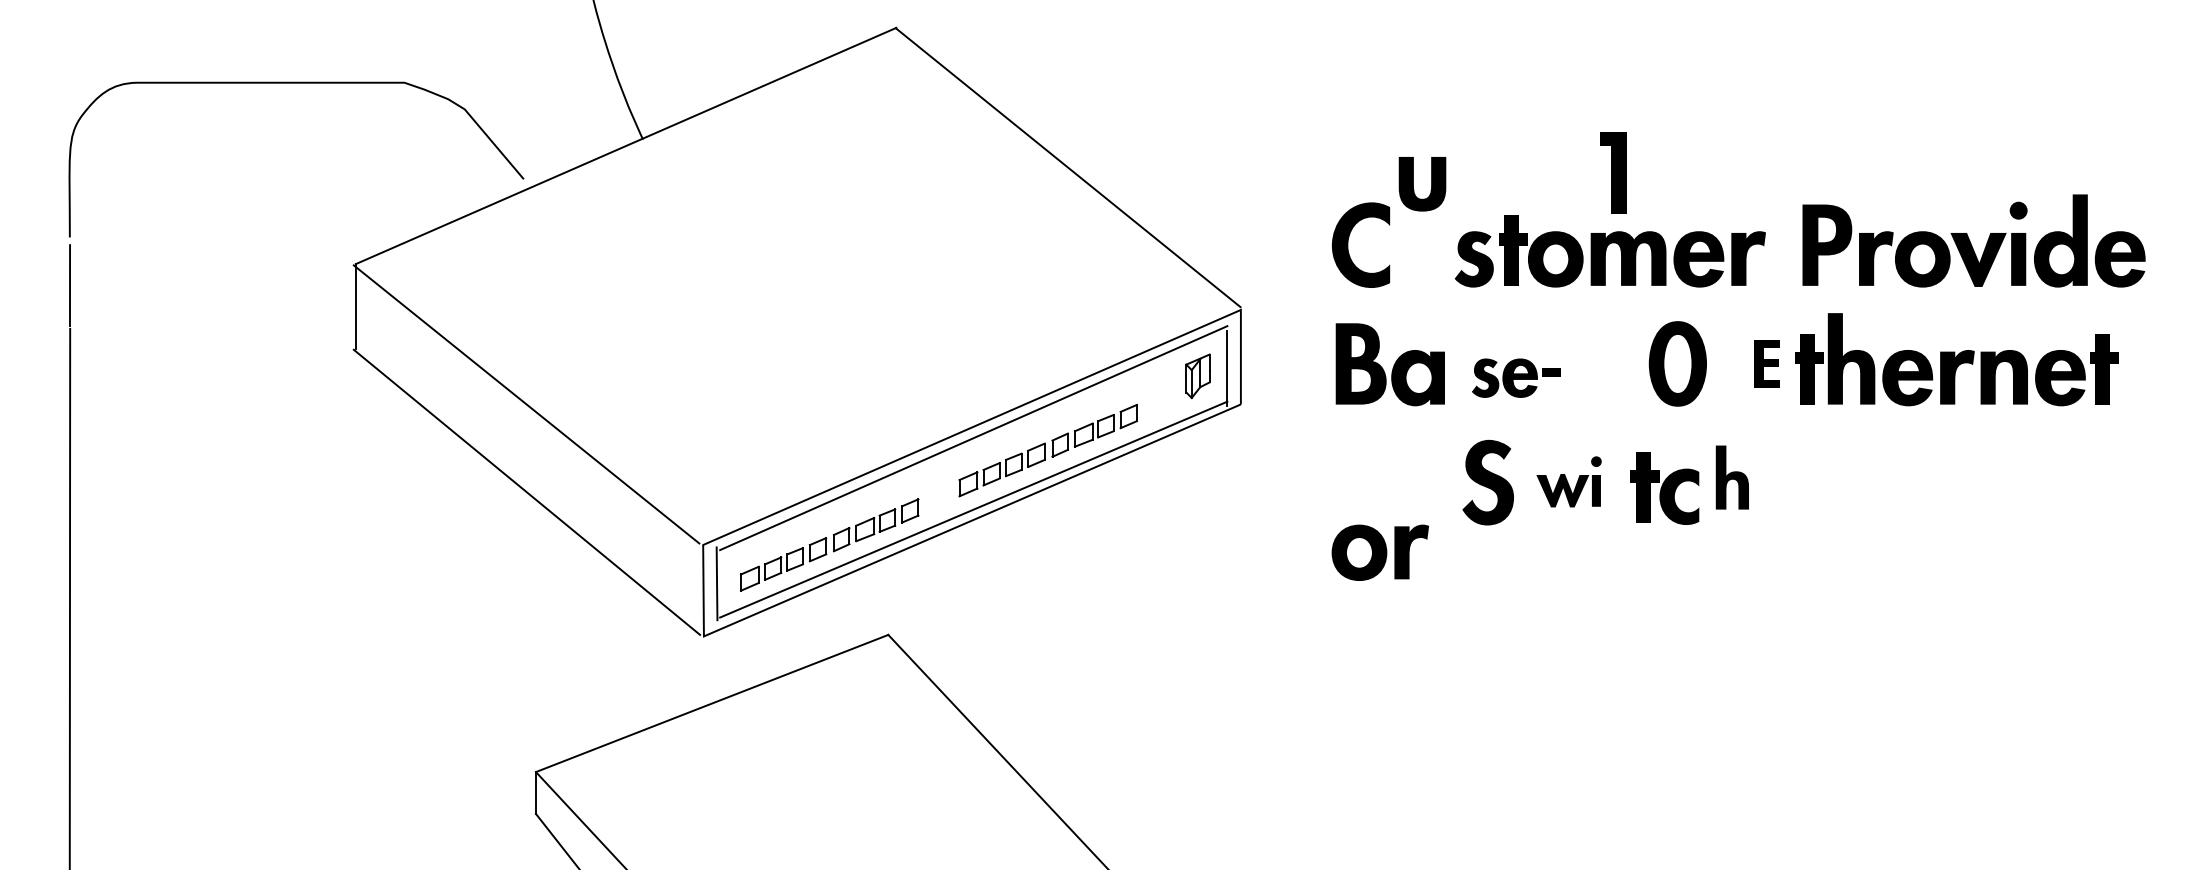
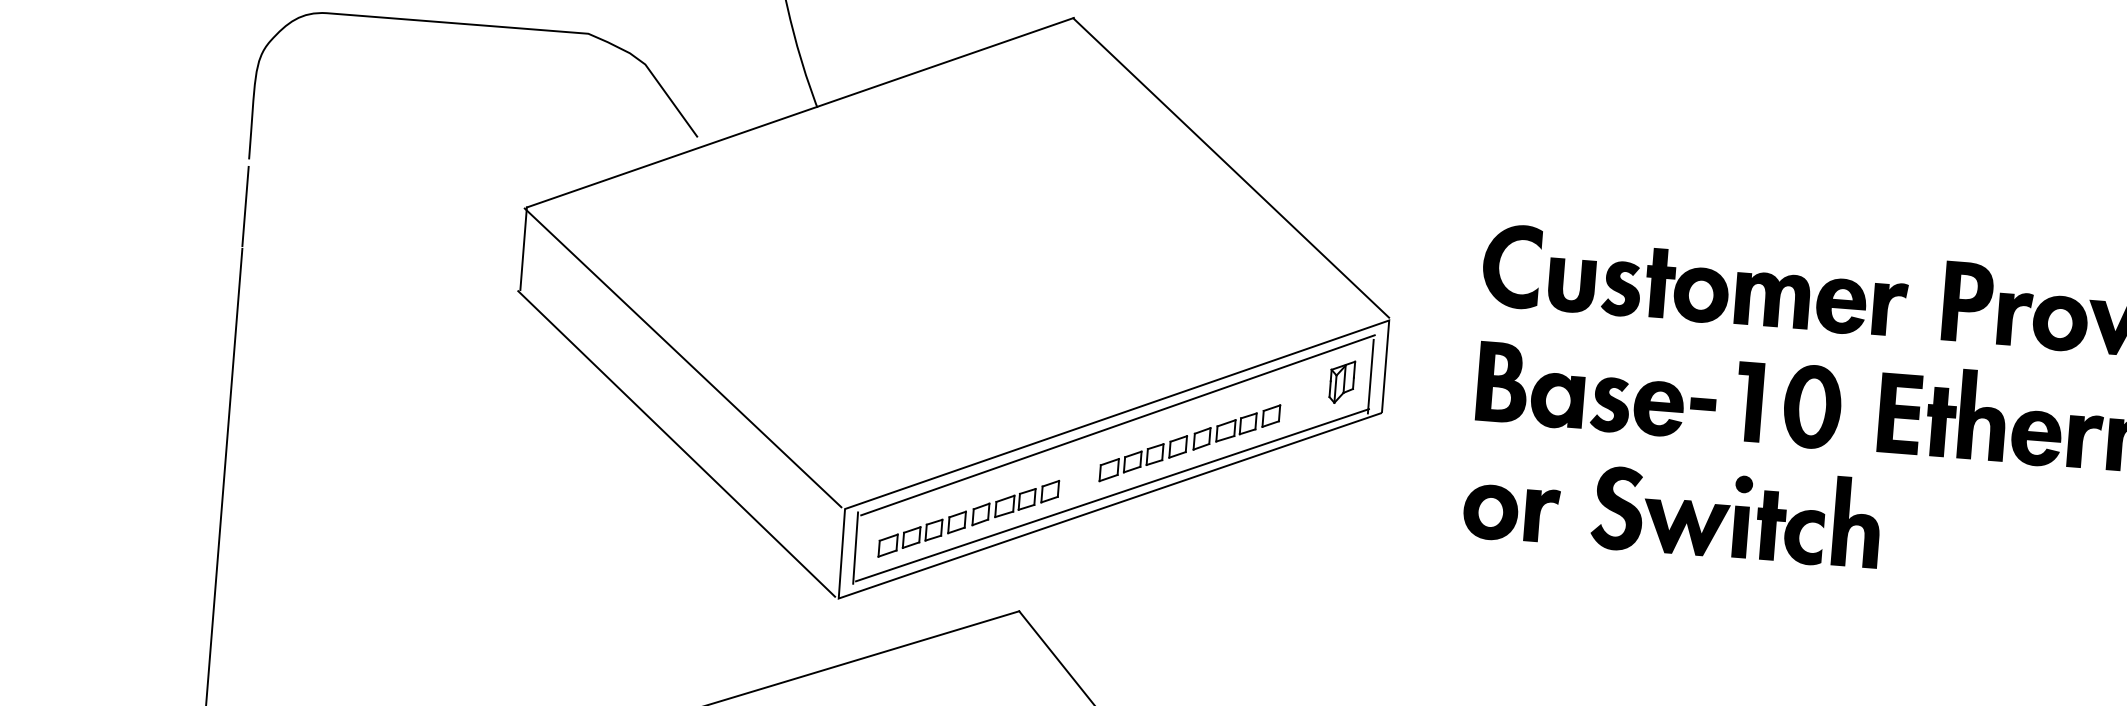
part: (1613, 172) -> (1749, 401), moved
part: (1413, 184) -> (1562, 285), moved
part: (1766, 363) -> (1899, 413), size x1.67
part: (1516, 378) -> (1653, 408), size x1.43
part: (1732, 477) -> (1857, 522), size x1.43
part: (1568, 481) -> (1696, 513), size x1.67
part: (1379, 552) -> (1510, 513), moved

